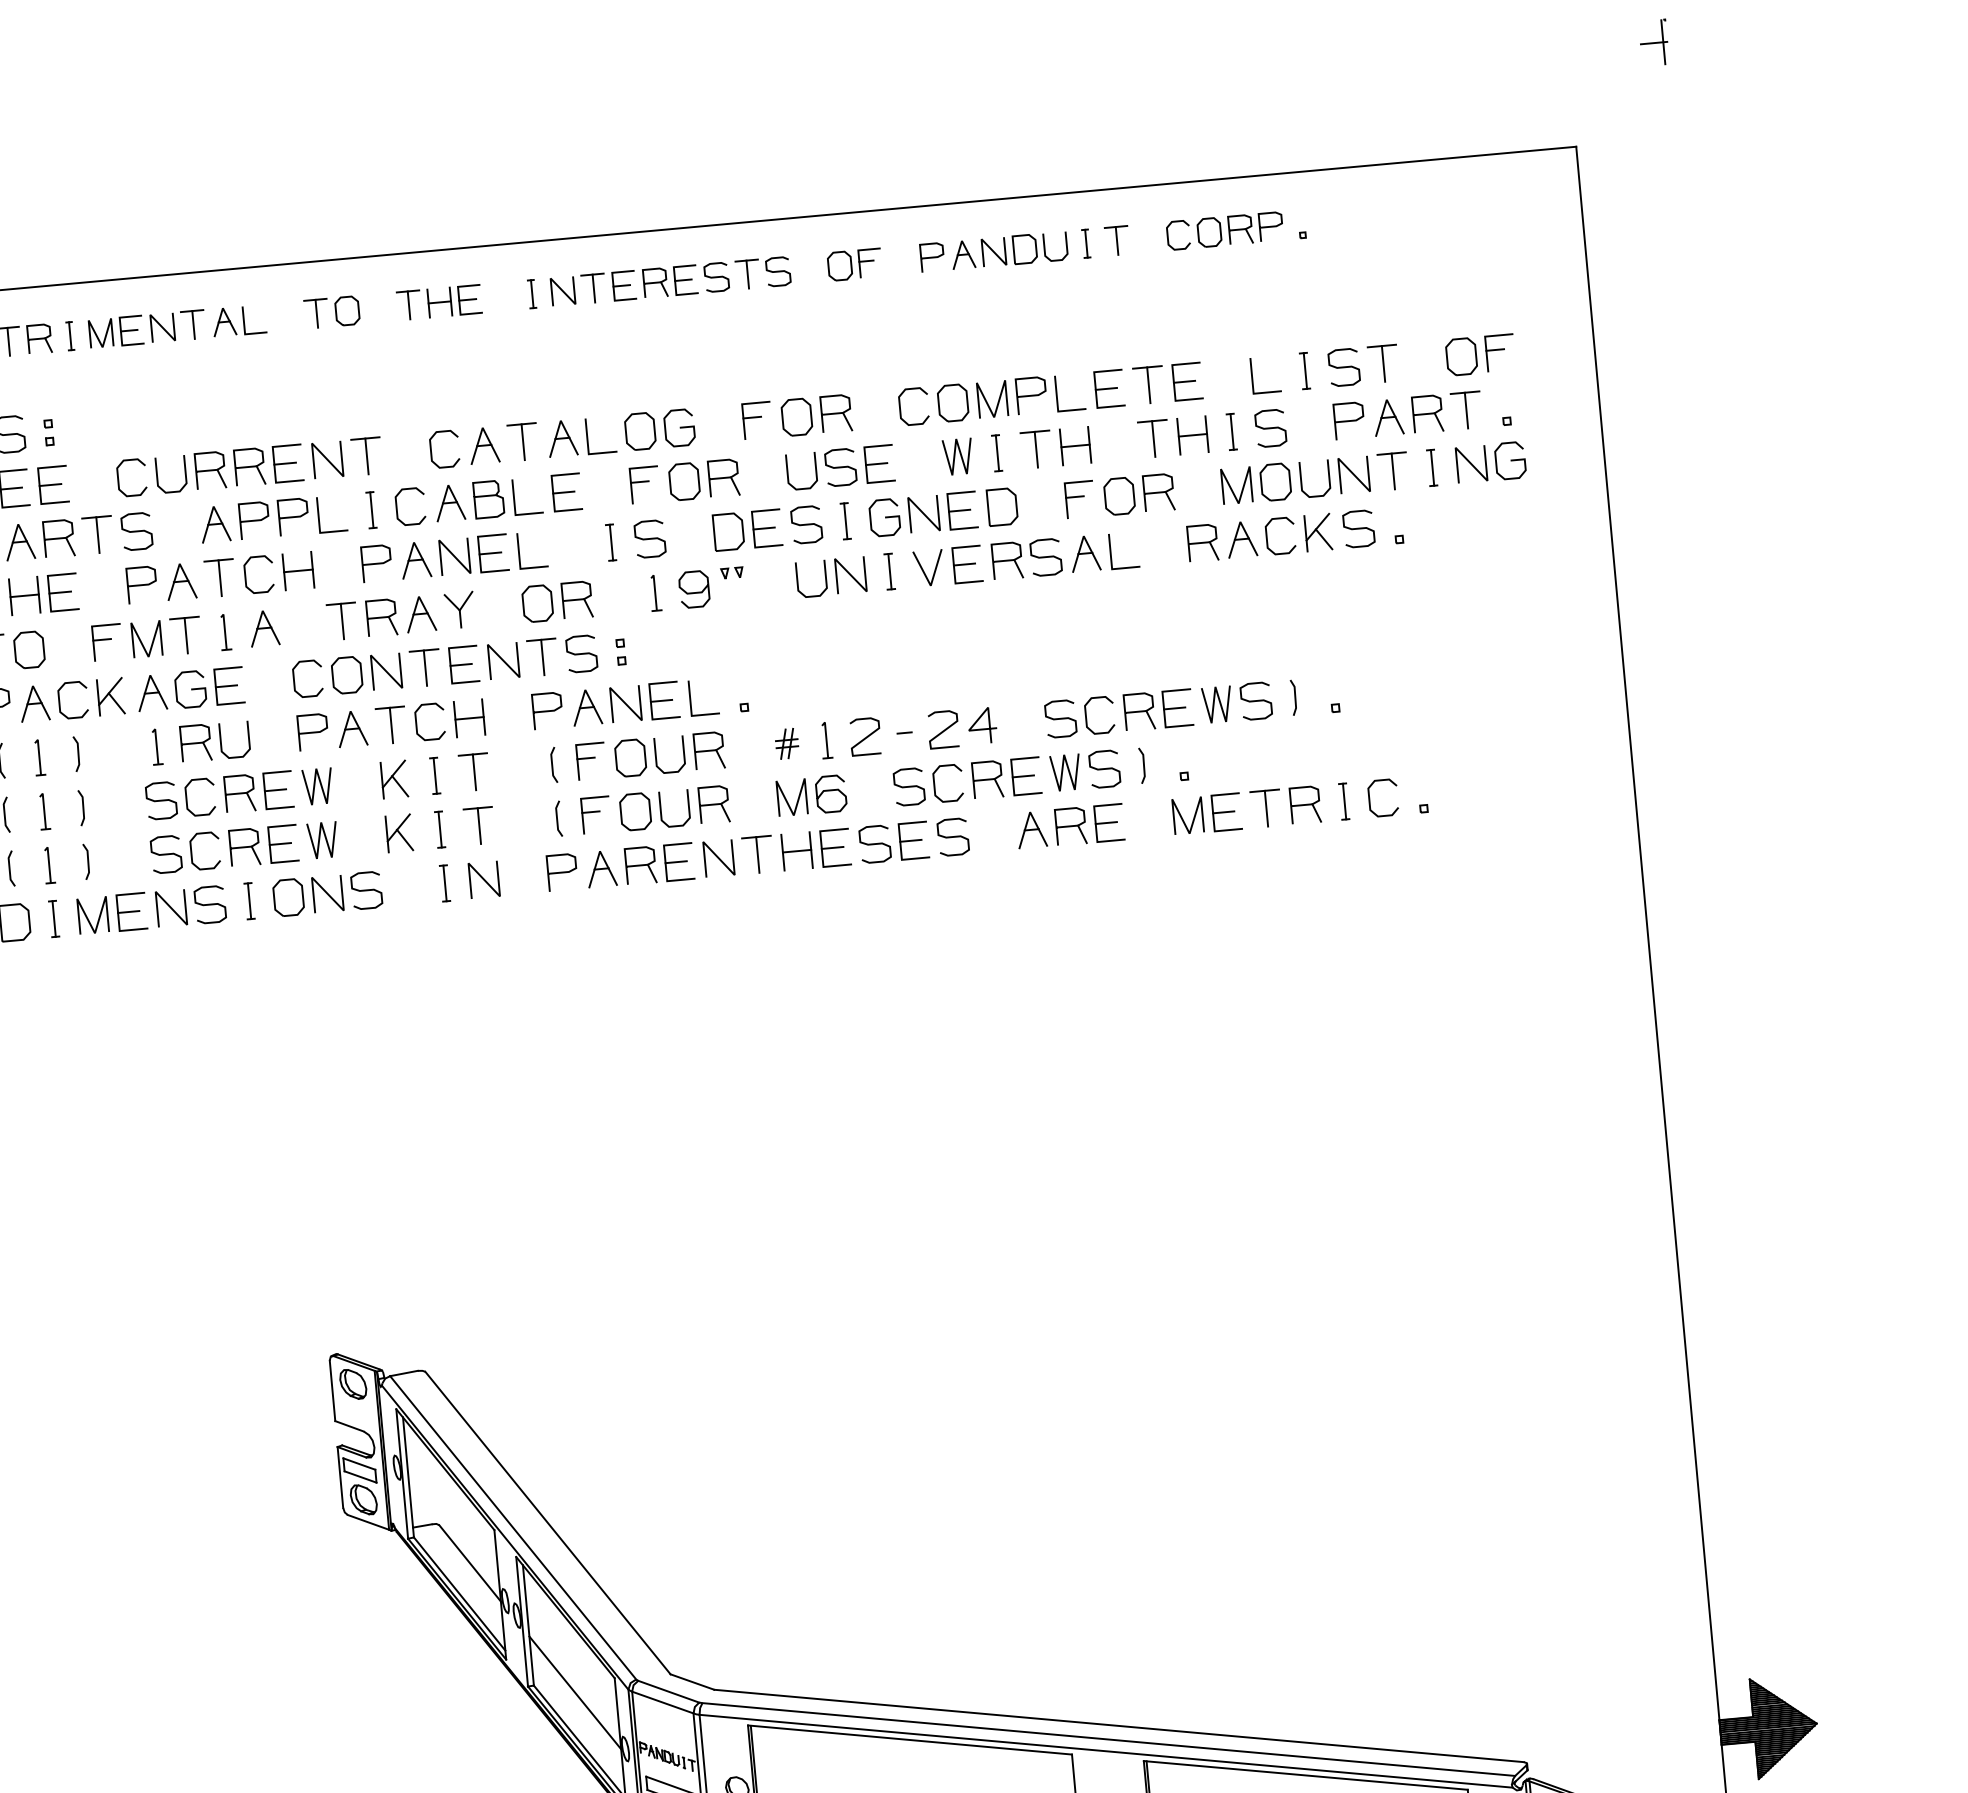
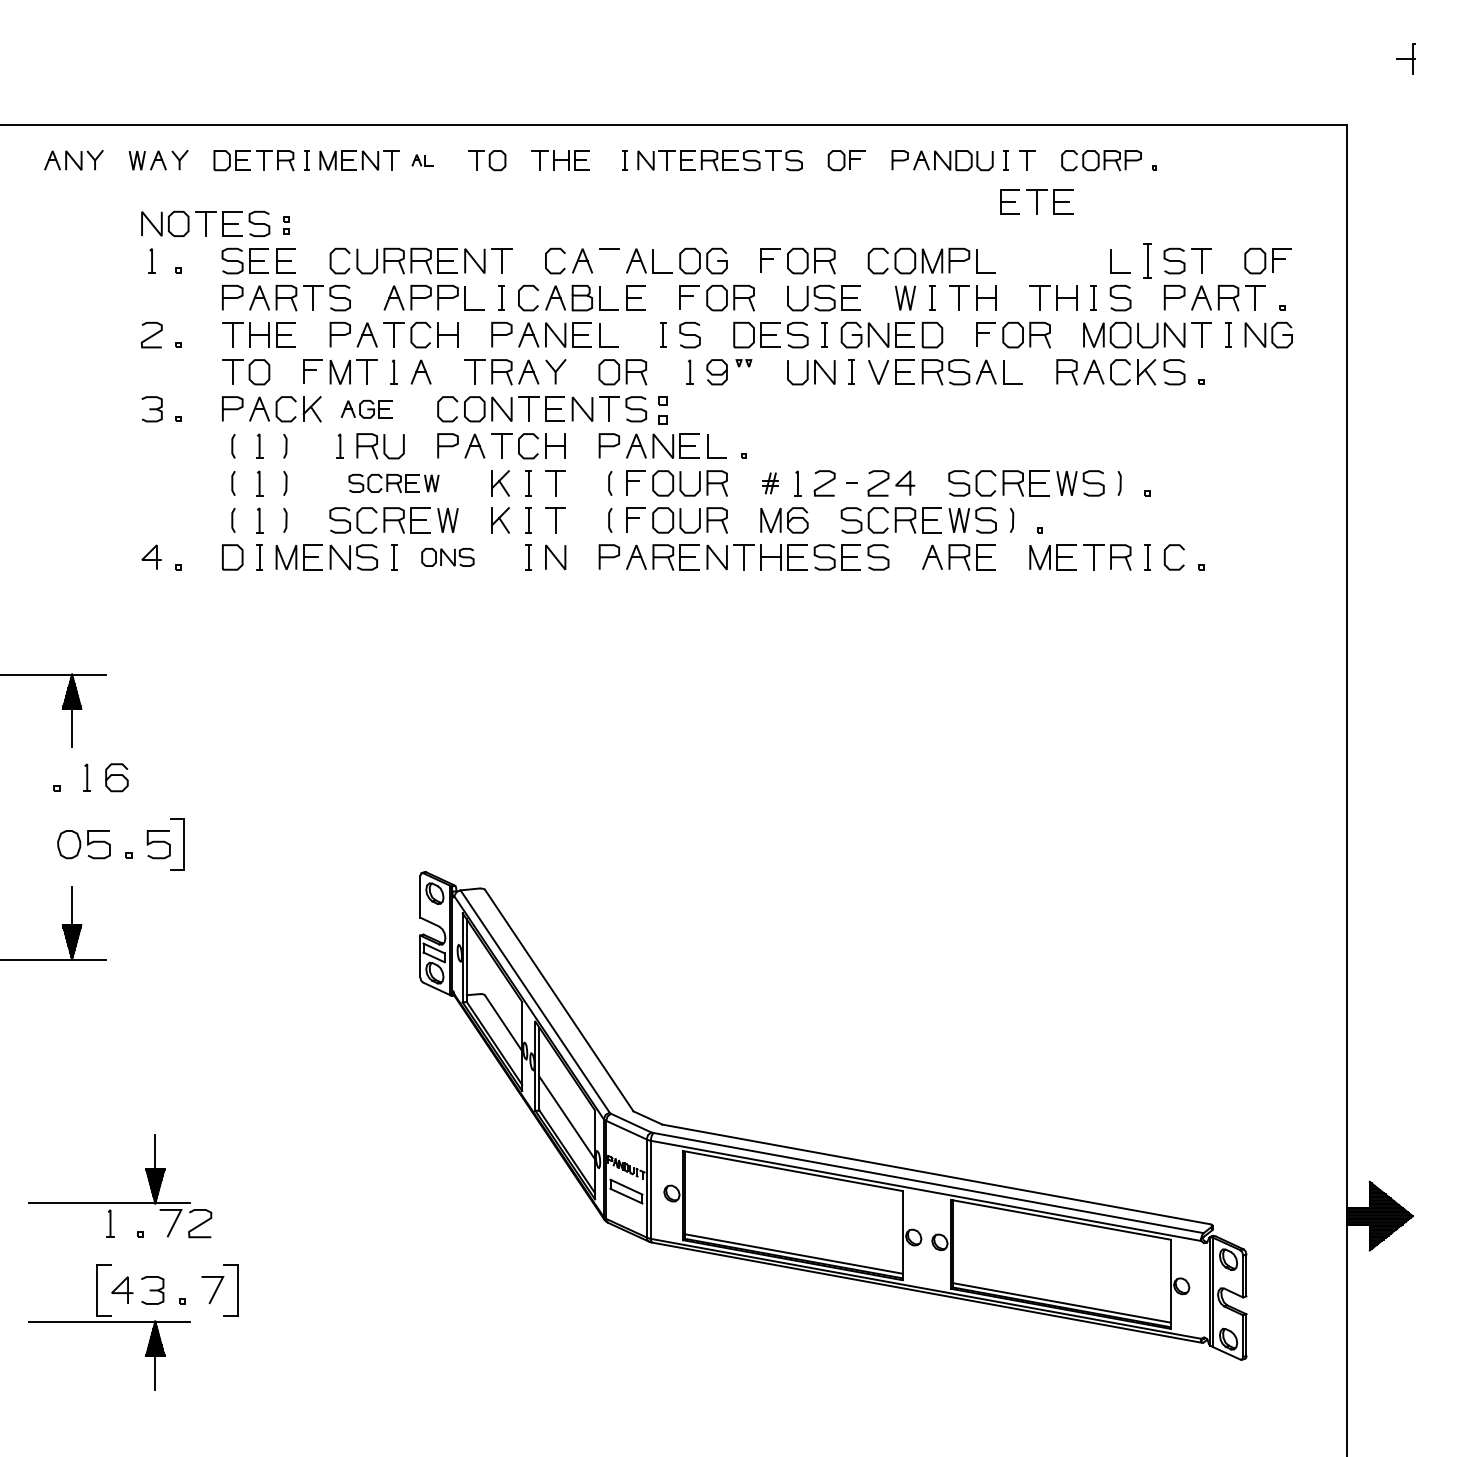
part: (238, 320) -> (422, 160), size x0.6
part: (1304, 370) -> (1147, 260), size x1.4
part: (1147, 384) -> (1036, 201), moved
line: (523, 441) -> (609, 260), removed
part: (621, 652) -> (663, 410), size x1.6
part: (189, 689) -> (366, 409), size x0.7
part: (238, 793) -> (393, 483), size x0.7
part: (327, 894) -> (447, 557), size x0.7

